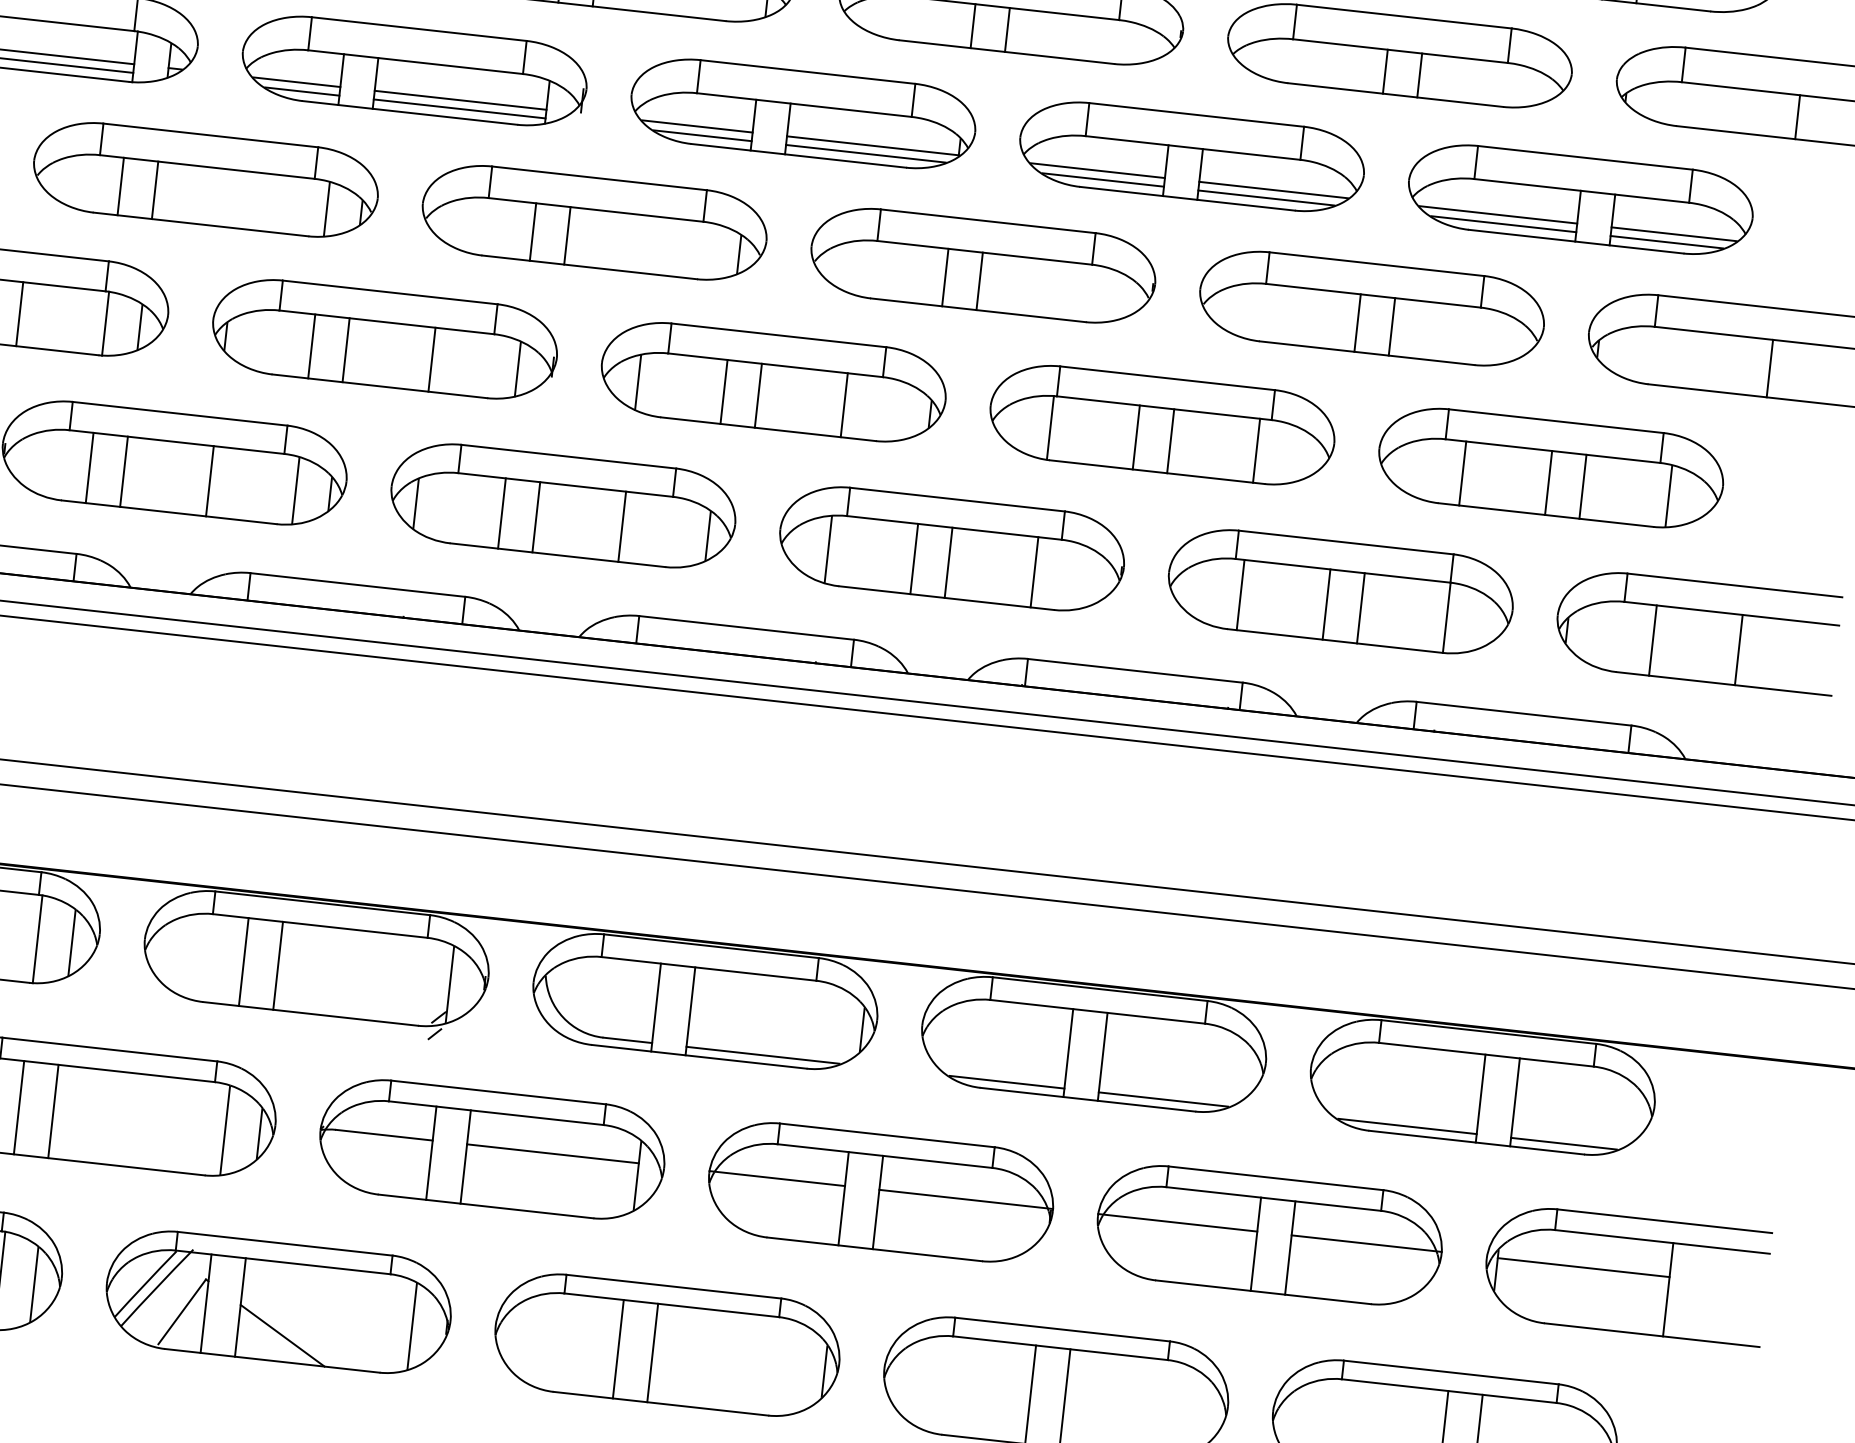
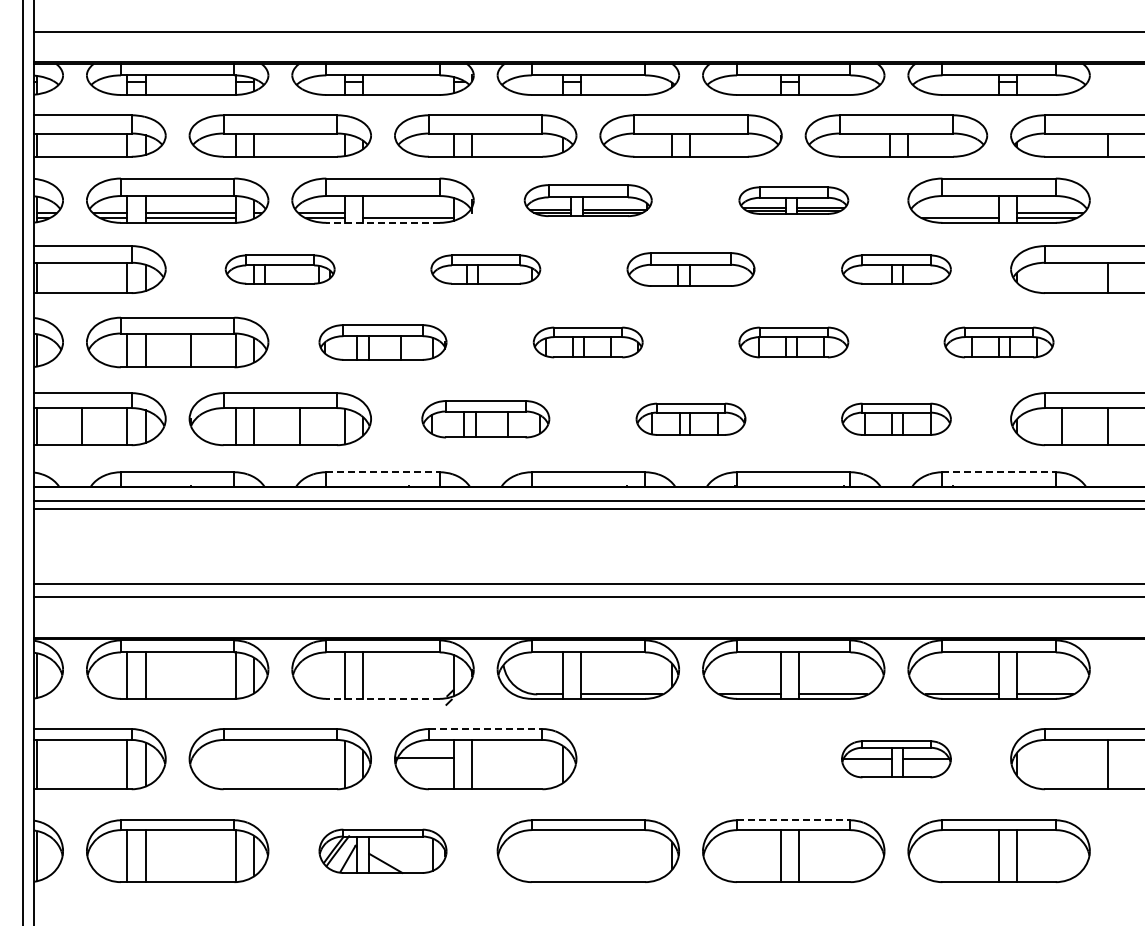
line: (460, 100) -> (408, 213), removed
line: (410, 112) -> (383, 222), solid -> dashed
part: (801, 113) -> (587, 200), size x0.7
part: (1191, 156) -> (793, 200), size x0.6
part: (204, 179) -> (279, 269), size x0.6
line: (1497, 215) -> (956, 213), removed
part: (594, 222) -> (485, 269), size x0.6
part: (982, 265) -> (690, 269), size x0.7
part: (1372, 308) -> (896, 269), size x0.6
part: (384, 339) -> (382, 342), size x0.7
part: (772, 382) -> (587, 342), size x0.6
part: (1161, 425) -> (793, 342), size x0.6
part: (1549, 467) -> (998, 342), size x0.6
part: (562, 506) -> (485, 419), size x0.7
part: (950, 549) -> (690, 419), size x0.6
line: (358, 585) -> (383, 472), solid -> dashed
part: (1340, 592) -> (896, 419), size x0.6
line: (1524, 714) -> (999, 472), solid -> dashed
line: (311, 1013) -> (383, 698), solid -> dashed
line: (498, 1093) -> (485, 729), solid -> dashed
line: (19, 1107) -> (236, 764), removed
line: (53, 1111) -> (254, 764), removed
line: (552, 1152) -> (517, 757), removed
part: (879, 1192) -> (690, 759), removed
part: (1269, 1235) -> (896, 759), size x0.6
line: (1582, 1266) -> (1061, 757), removed
part: (277, 1302) -> (382, 851), size x0.7
line: (1062, 1329) -> (793, 820), solid -> dashed
line: (619, 1349) -> (563, 856), removed
line: (653, 1353) -> (581, 856), removed

